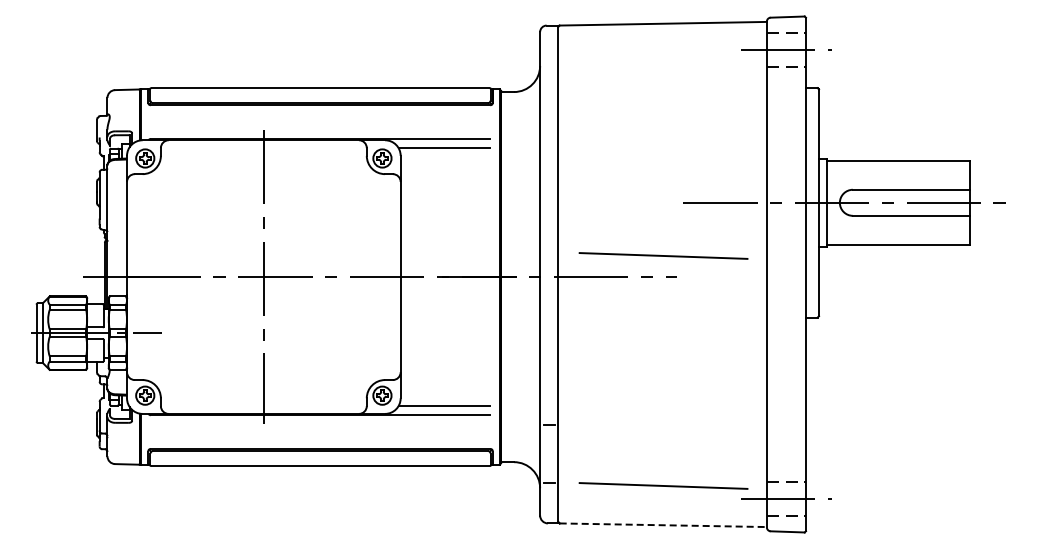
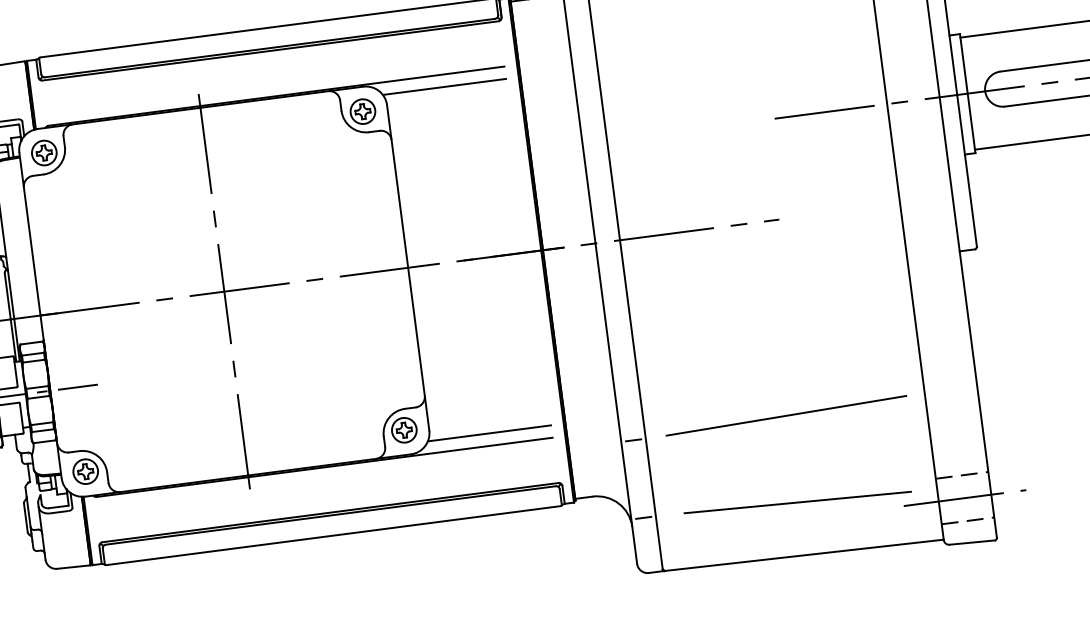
line: (663, 255) -> (757, 192), removed
line: (663, 421) -> (786, 415), added
line: (663, 525) -> (804, 555), dashed -> solid

